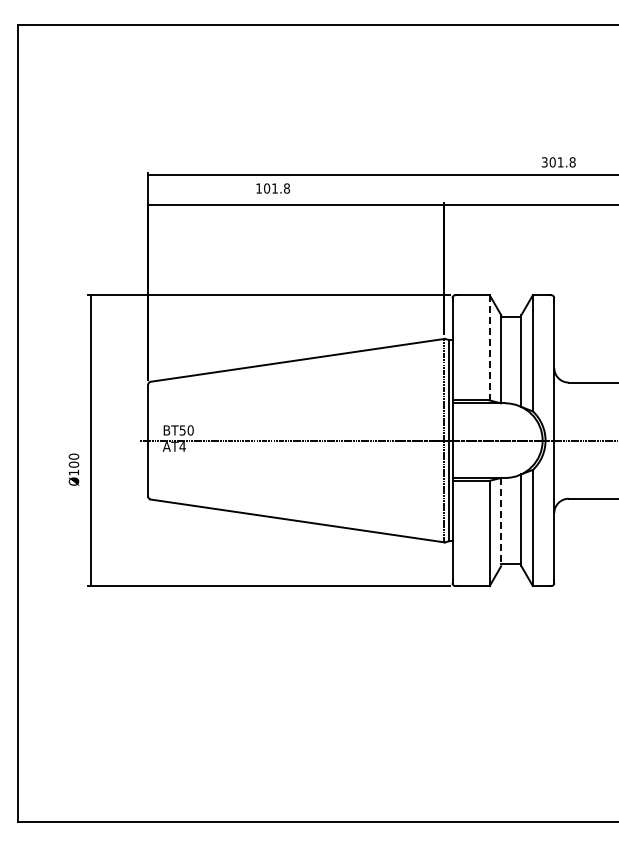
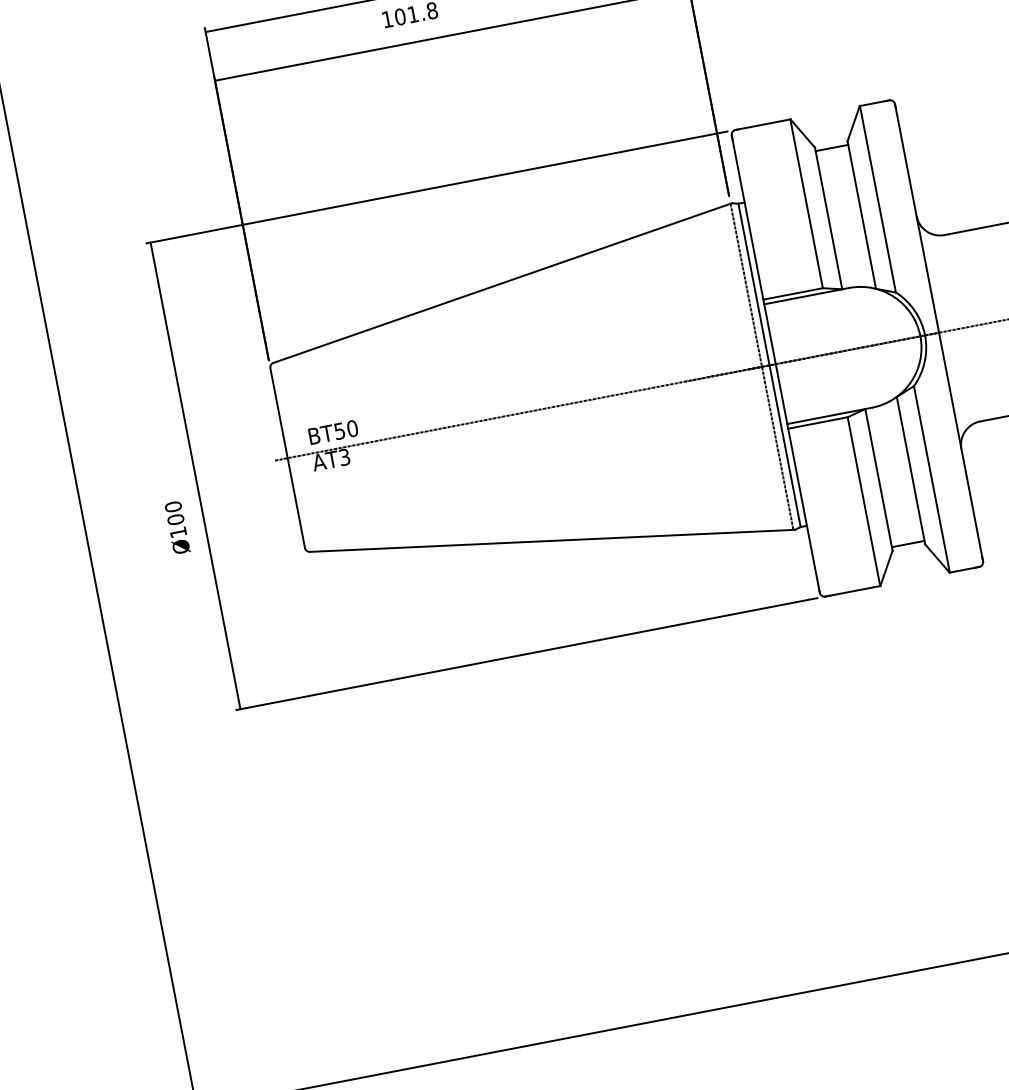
line: (489, 347) -> (806, 203), dashed -> solid
text: (182, 446) -> (344, 456), AT4 -> AT3
line: (501, 522) -> (879, 480), dashed -> solid

